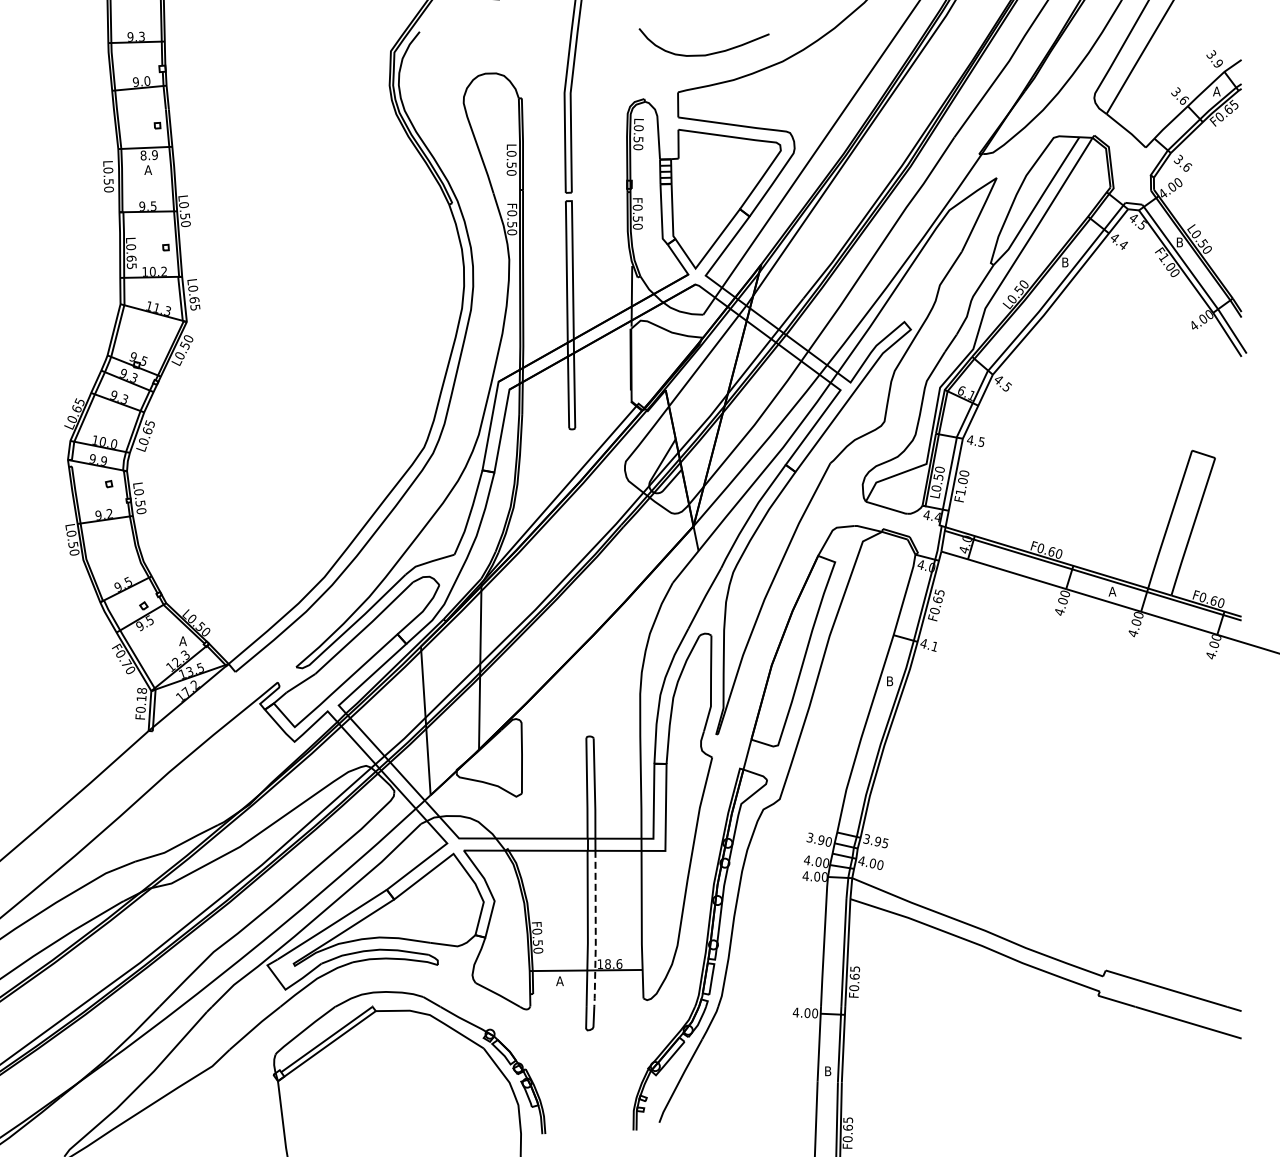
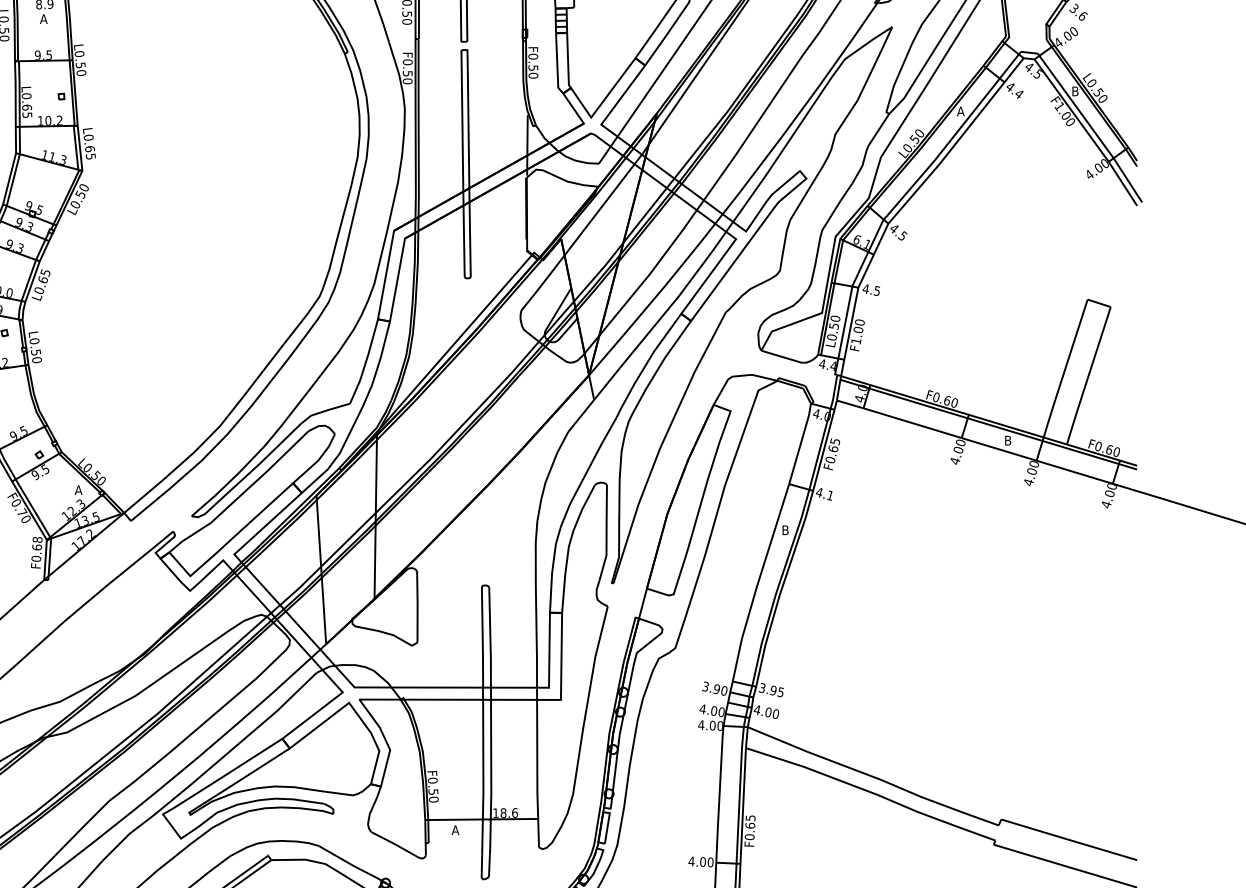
text: (1064, 262) -> (960, 111), B -> A
text: (1112, 591) -> (1008, 440), A -> B
text: (141, 698) -> (37, 547), F0.18 -> F0.68
line: (595, 930) -> (491, 779), dashed -> solid

